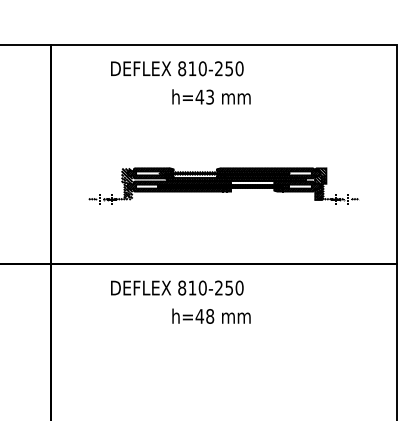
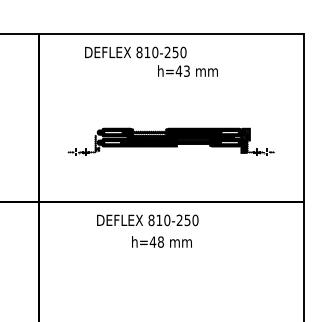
text: (210, 96) -> (187, 70), moved
hatch: (127, 183) -> (97, 140), removed
text: (176, 288) -> (147, 220), moved

